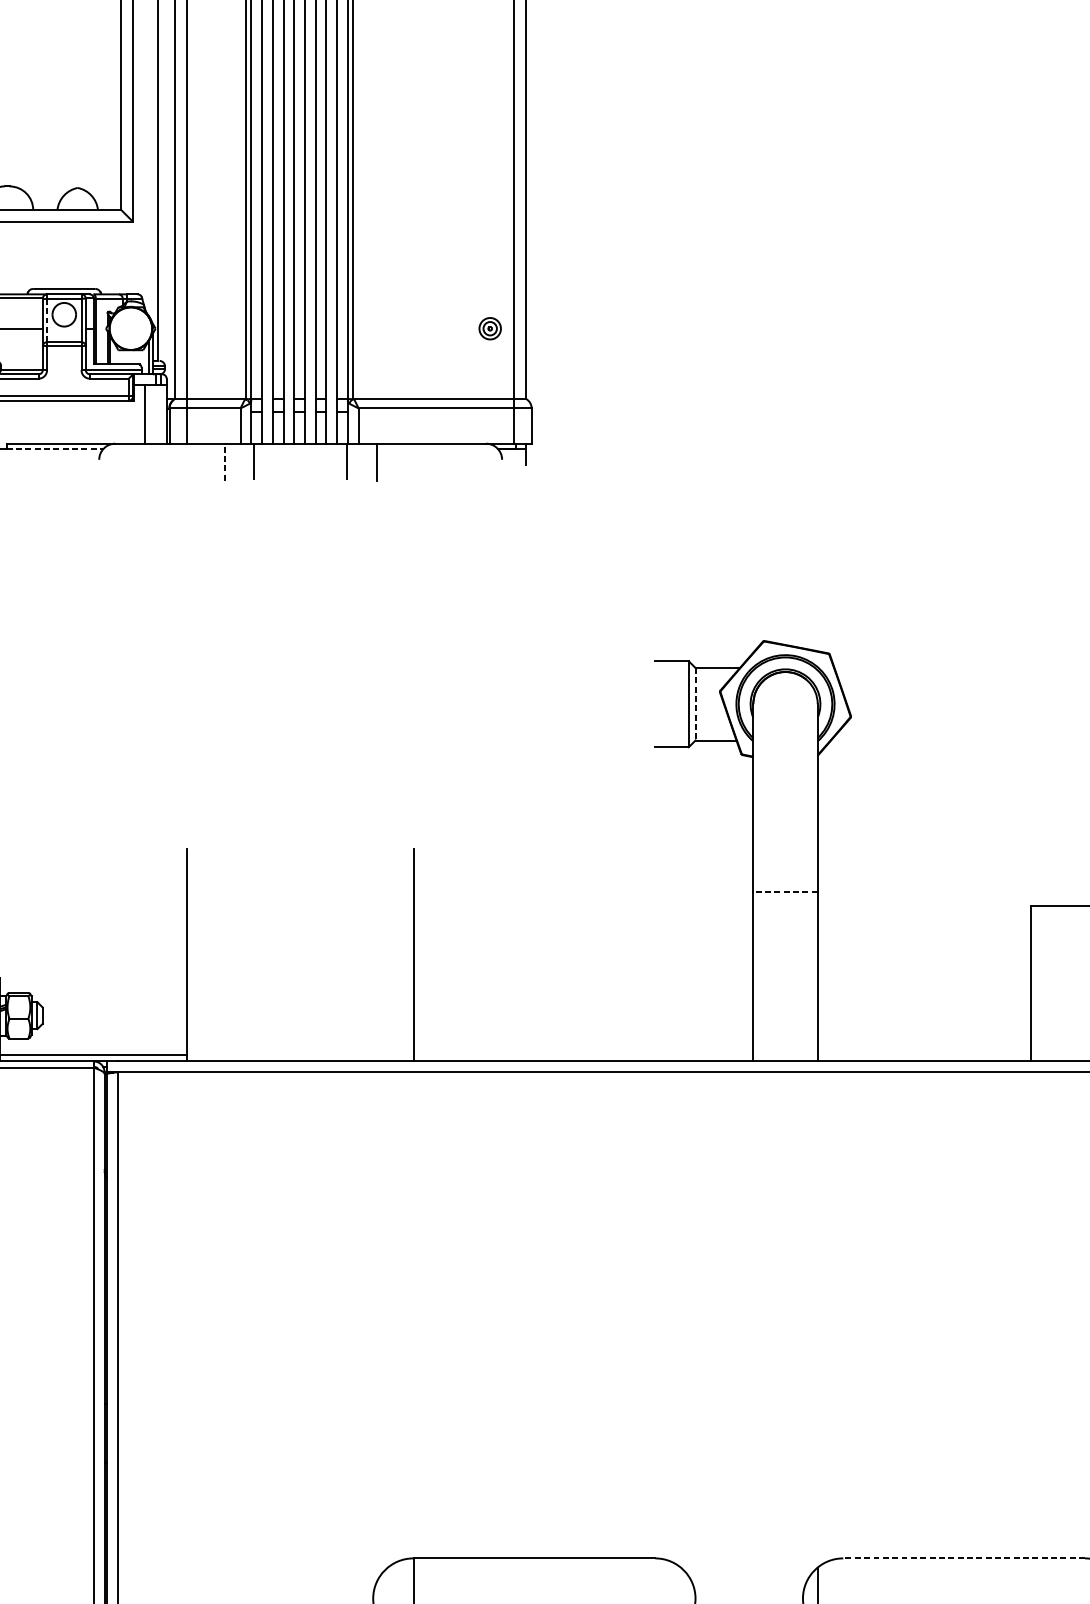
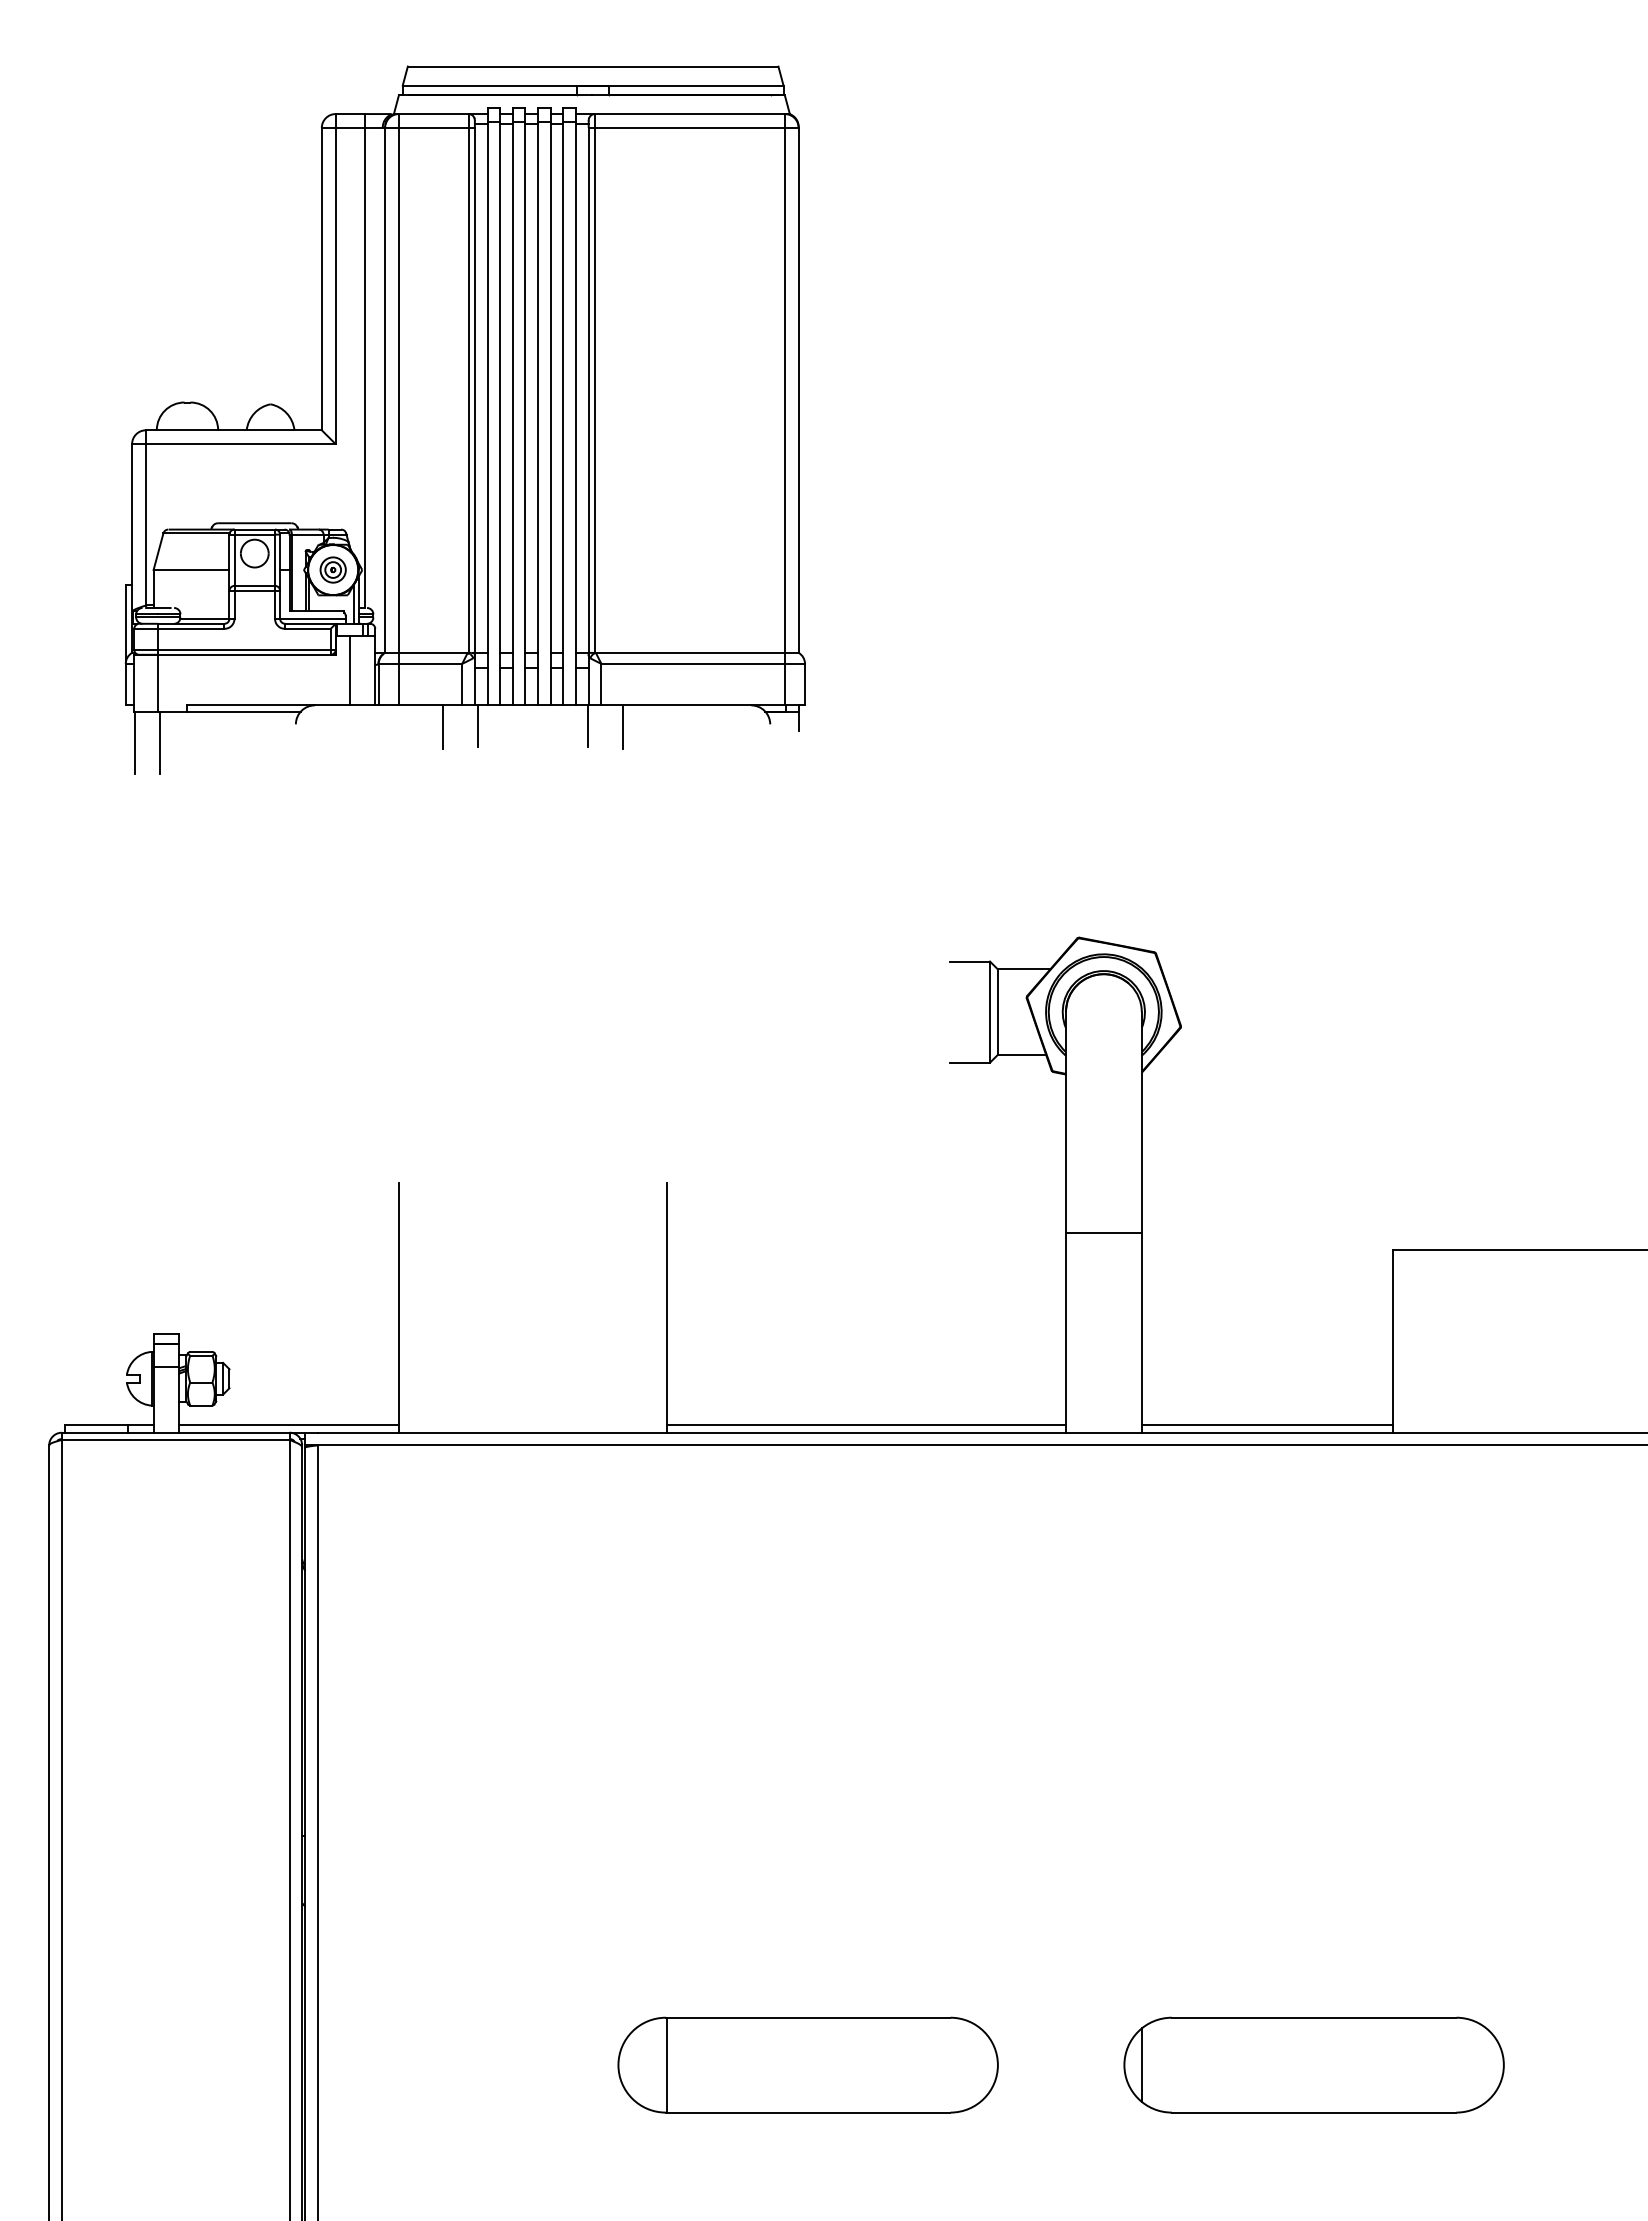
line: (47, 320) -> (234, 560), dashed -> solid
part: (489, 328) -> (332, 569), moved
line: (54, 448) -> (243, 711), dashed -> solid
line: (224, 462) -> (443, 727), dashed -> solid
line: (695, 704) -> (997, 1012), dashed -> solid
line: (785, 892) -> (1103, 1233), dashed -> solid
line: (583, 1055) -> (865, 1425), added
line: (924, 1055) -> (1267, 1425), added
line: (963, 1558) -> (1313, 2017), dashed -> solid

